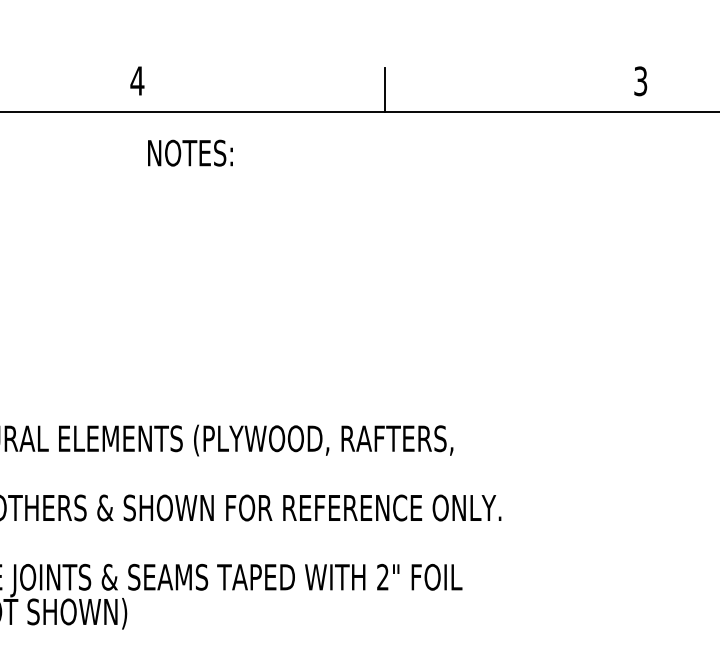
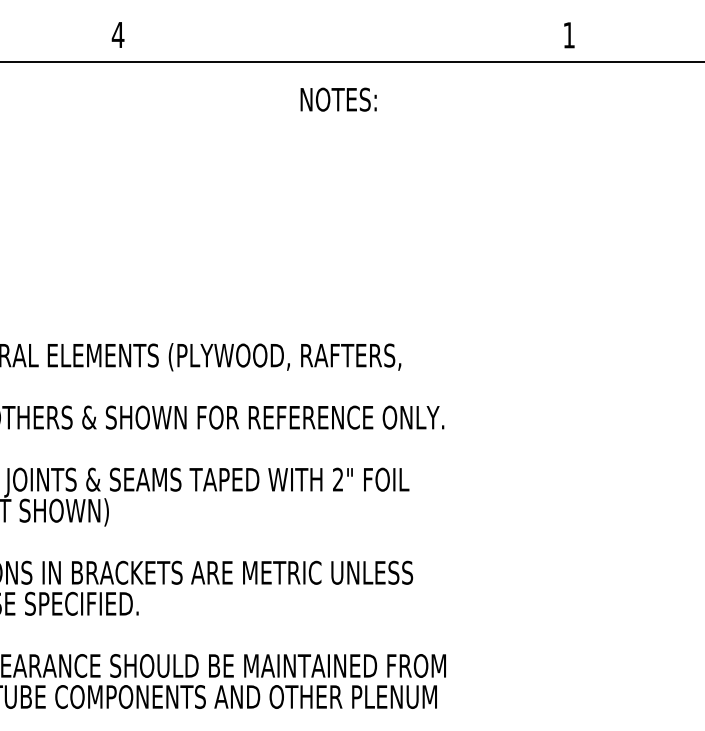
text: (640, 81) -> (568, 35), 3 -> 1
line: (384, 89) -> (339, 42), removed
text: (190, 152) -> (338, 99), moved

